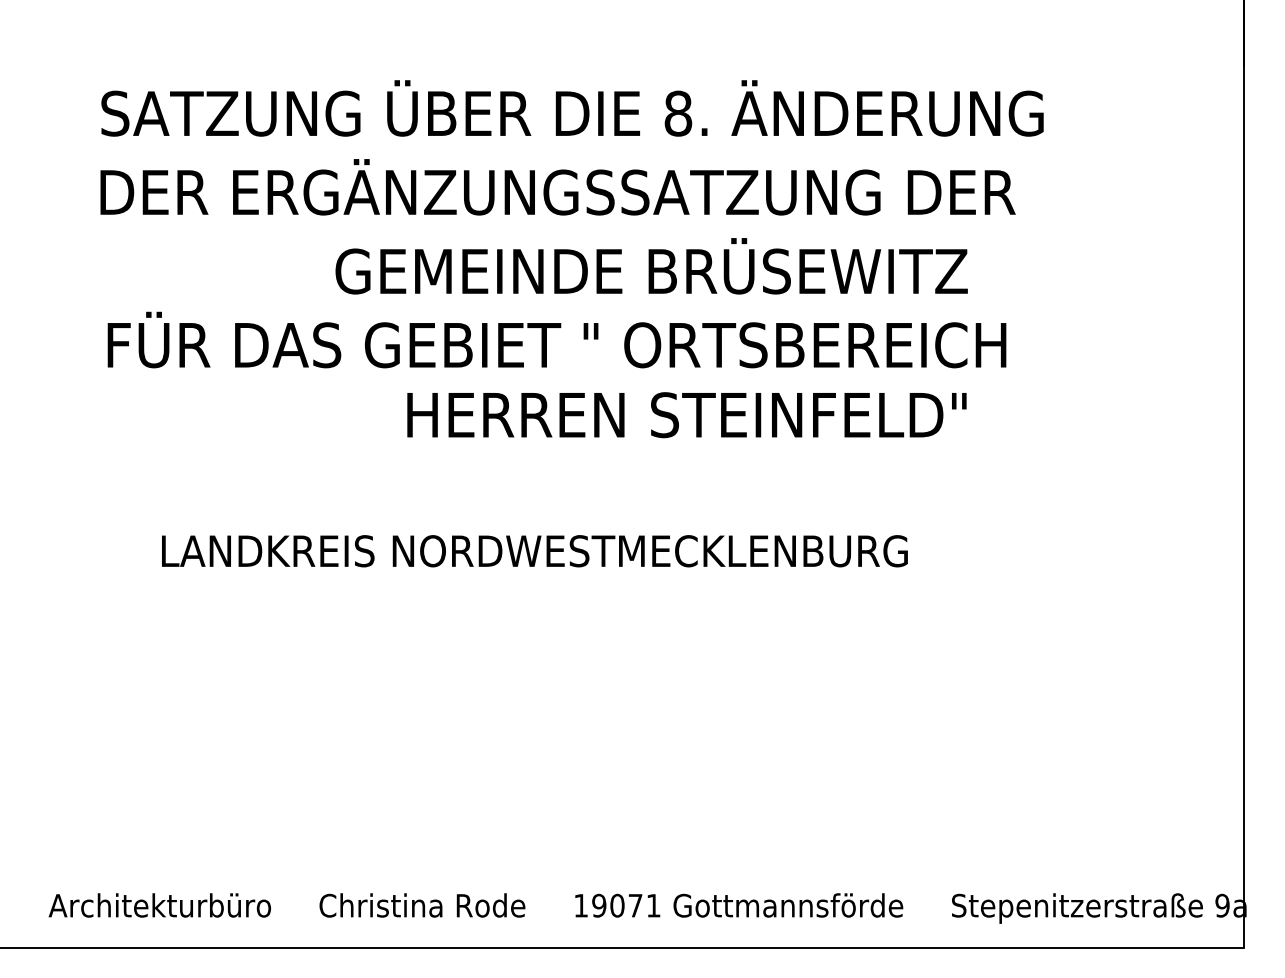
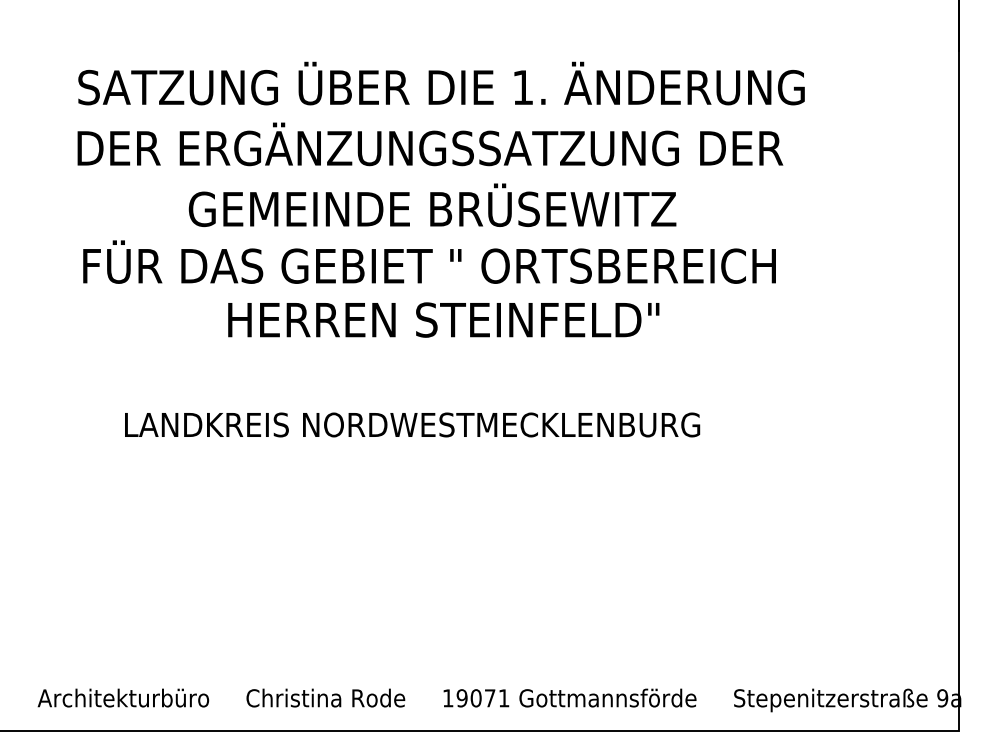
text: (677, 113) -> (522, 87), 8. -> 1.
text: (651, 265) -> (432, 204), moved
text: (686, 414) -> (443, 319), moved

